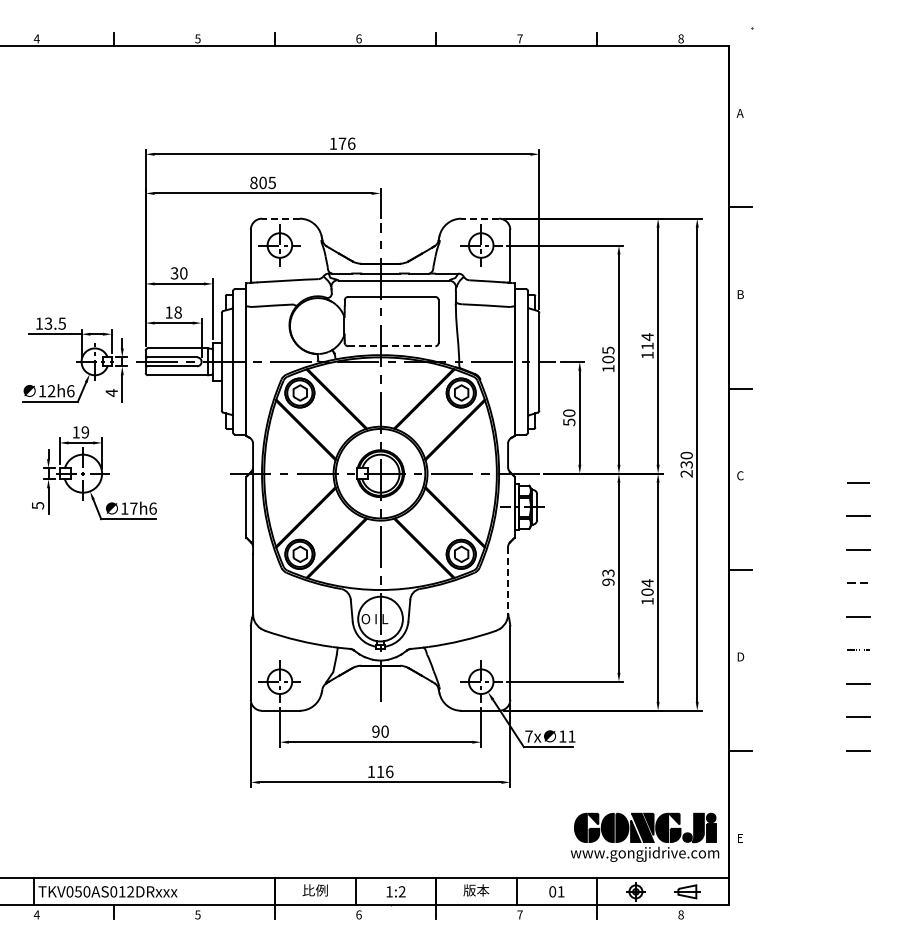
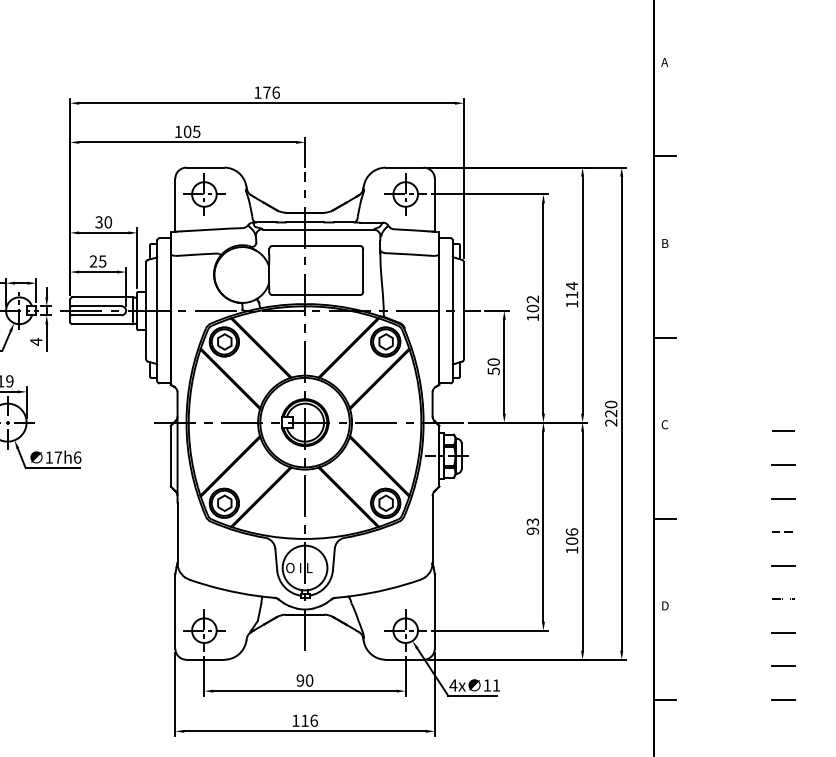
text: (253, 182) -> (178, 131), 805 -> 105
line: (280, 218) -> (205, 167), dashed -> solid
line: (480, 218) -> (405, 167), dashed -> solid
text: (173, 312) -> (98, 261), 18 -> 25
line: (391, 346) -> (316, 295), dashed -> solid
text: (608, 350) -> (533, 299), 105 -> 102
text: (686, 464) -> (611, 413), 230 -> 220
line: (508, 580) -> (433, 529), dashed -> solid
text: (647, 583) -> (572, 532), 104 -> 106
text: (528, 736) -> (453, 685), 7x -> 4x

